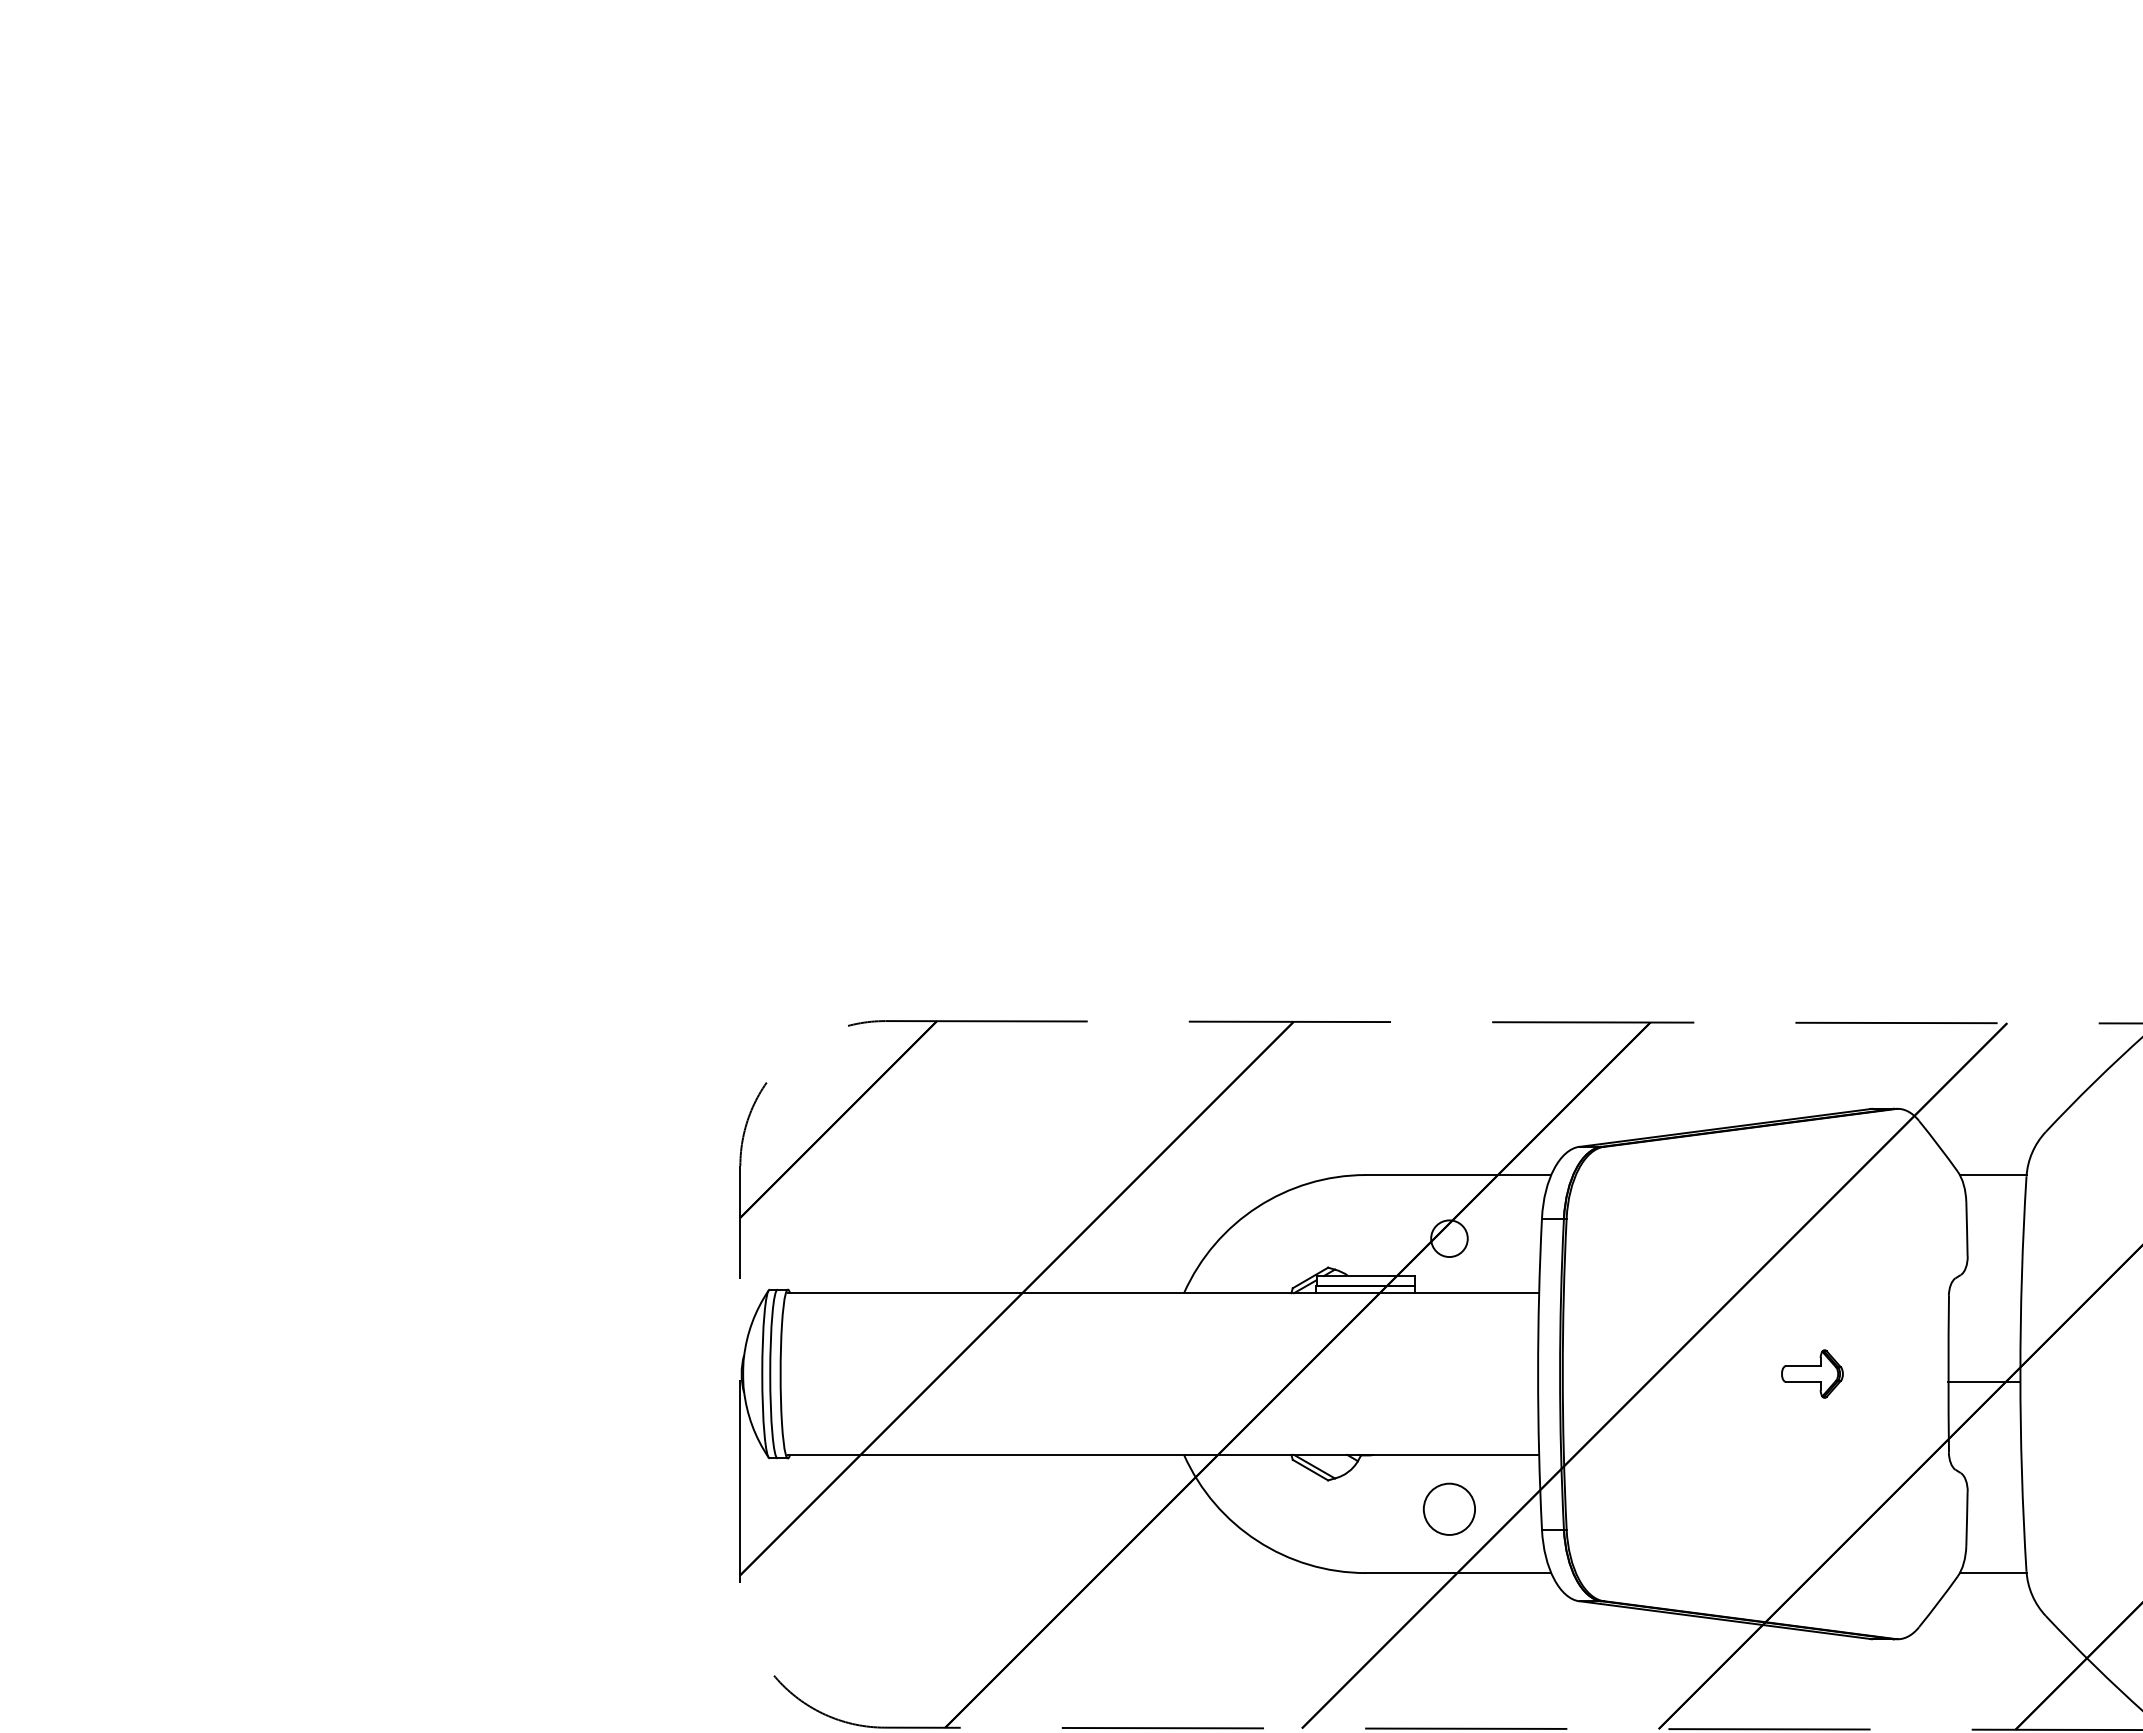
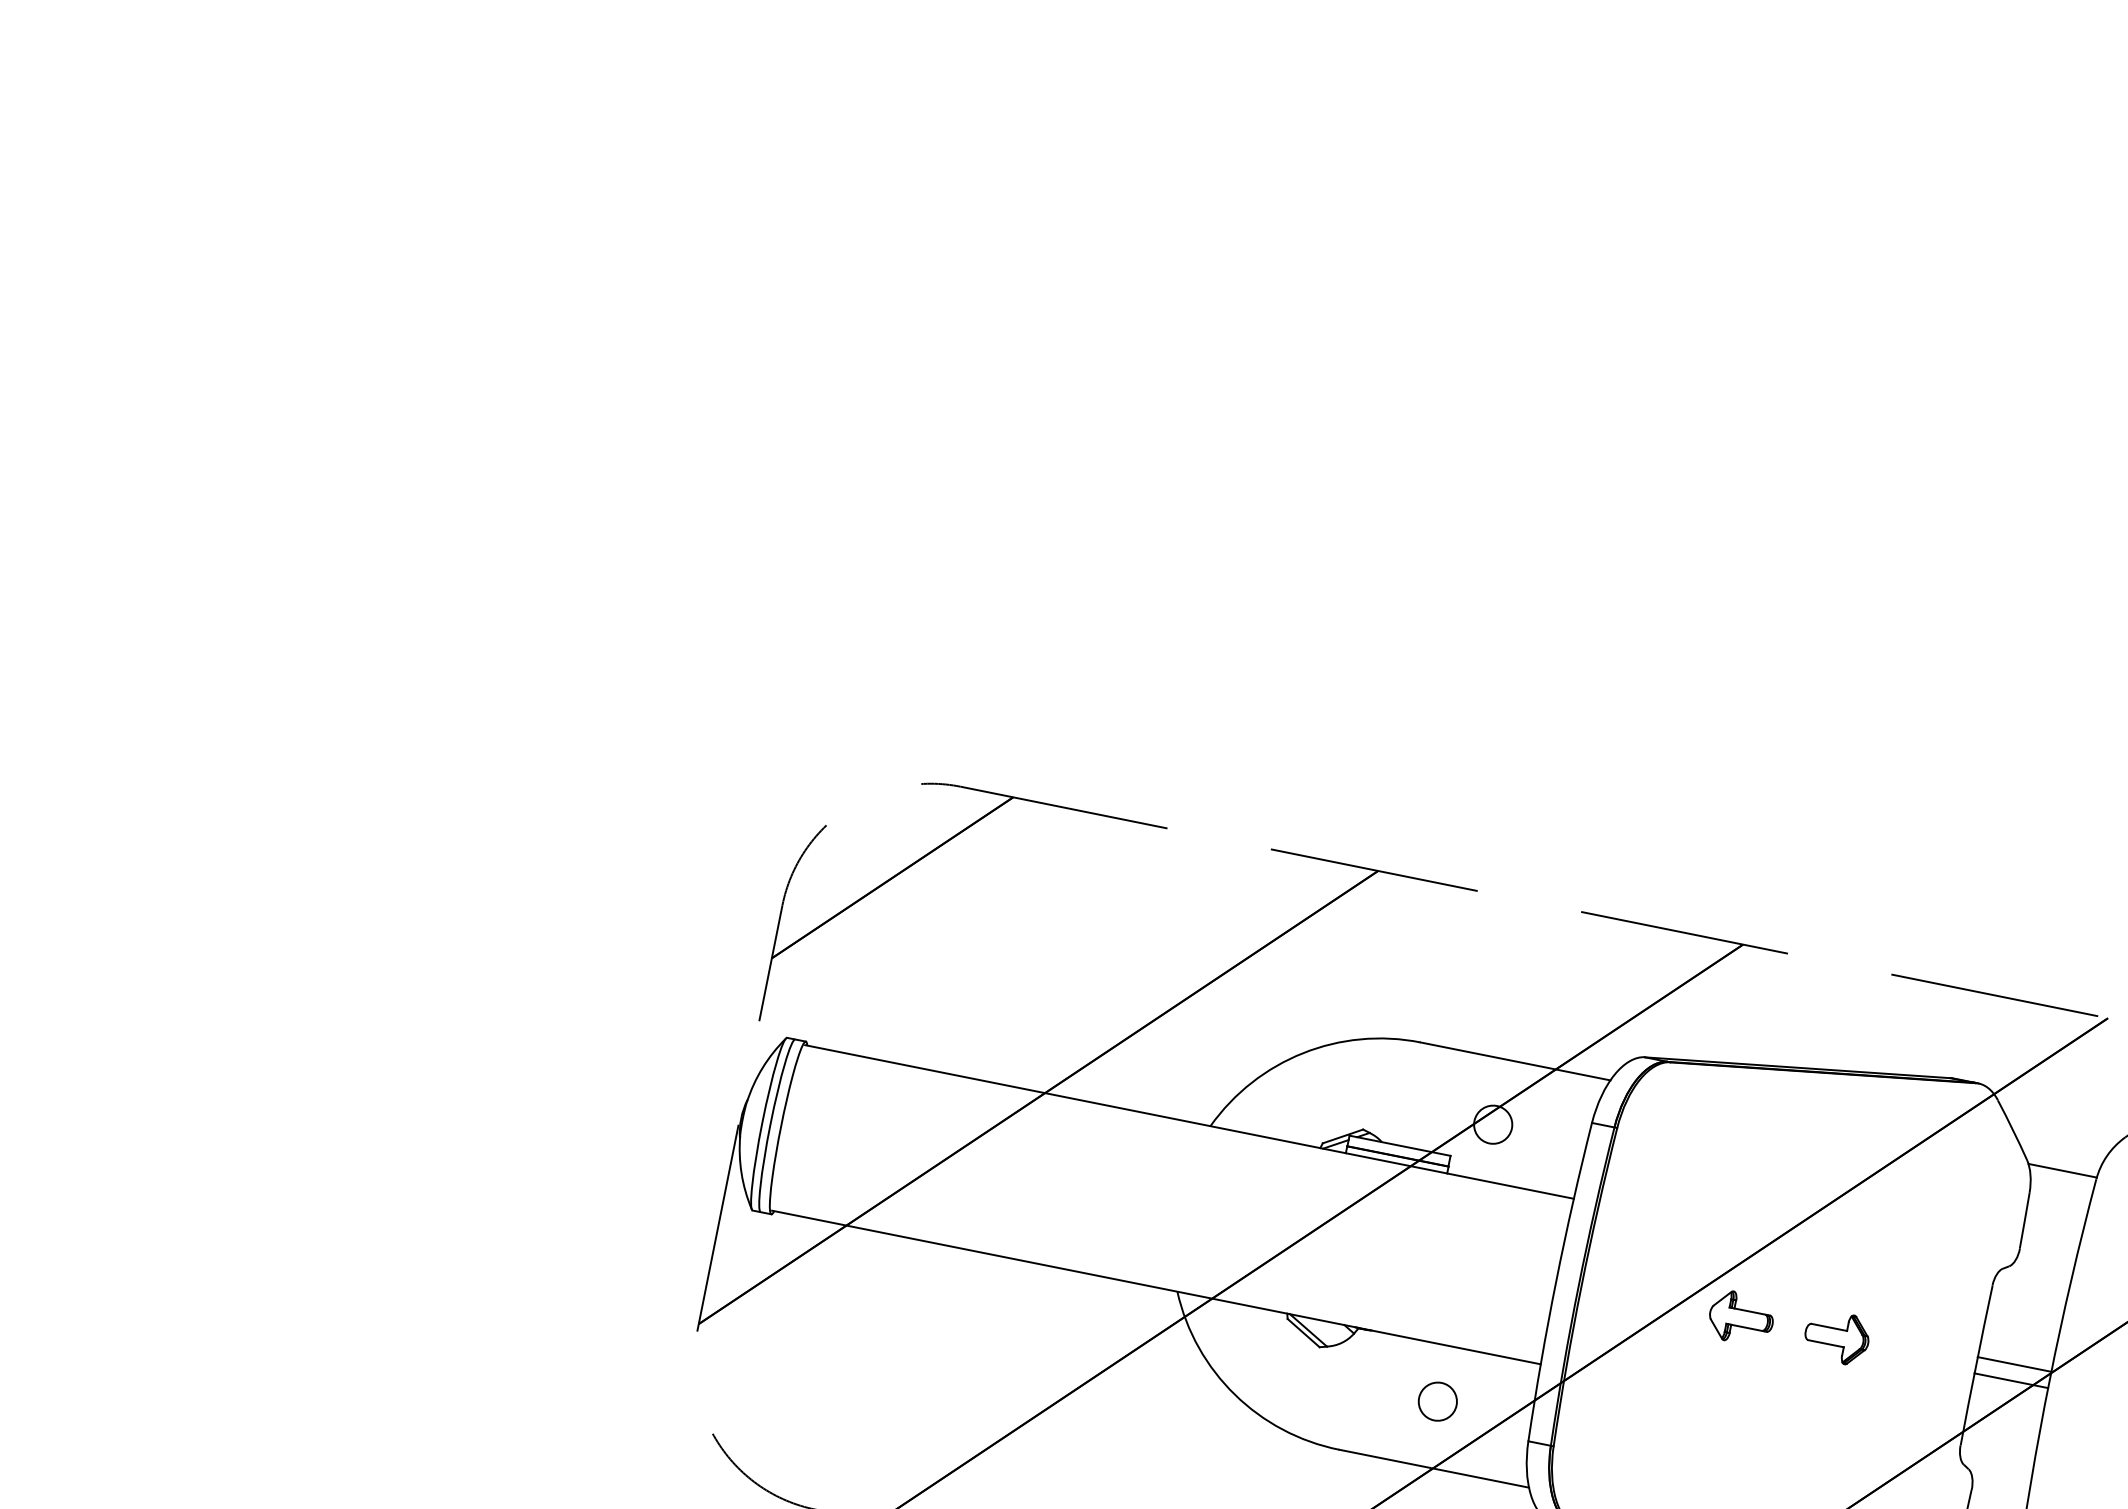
line: (1984, 1366) -> (2014, 1364), added
part: (1718, 1373) -> (1740, 1317), added
circle: (1449, 1509) -> (1437, 1401), size x0.71

